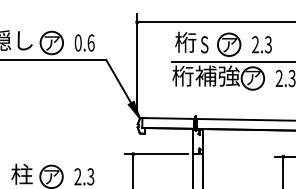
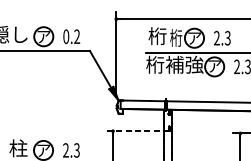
text: (90, 42) -> (76, 36), 0.6 -> 0.2
text: (207, 44) -> (176, 38), S -> 桁
line: (156, 154) -> (132, 131), solid -> dashed

